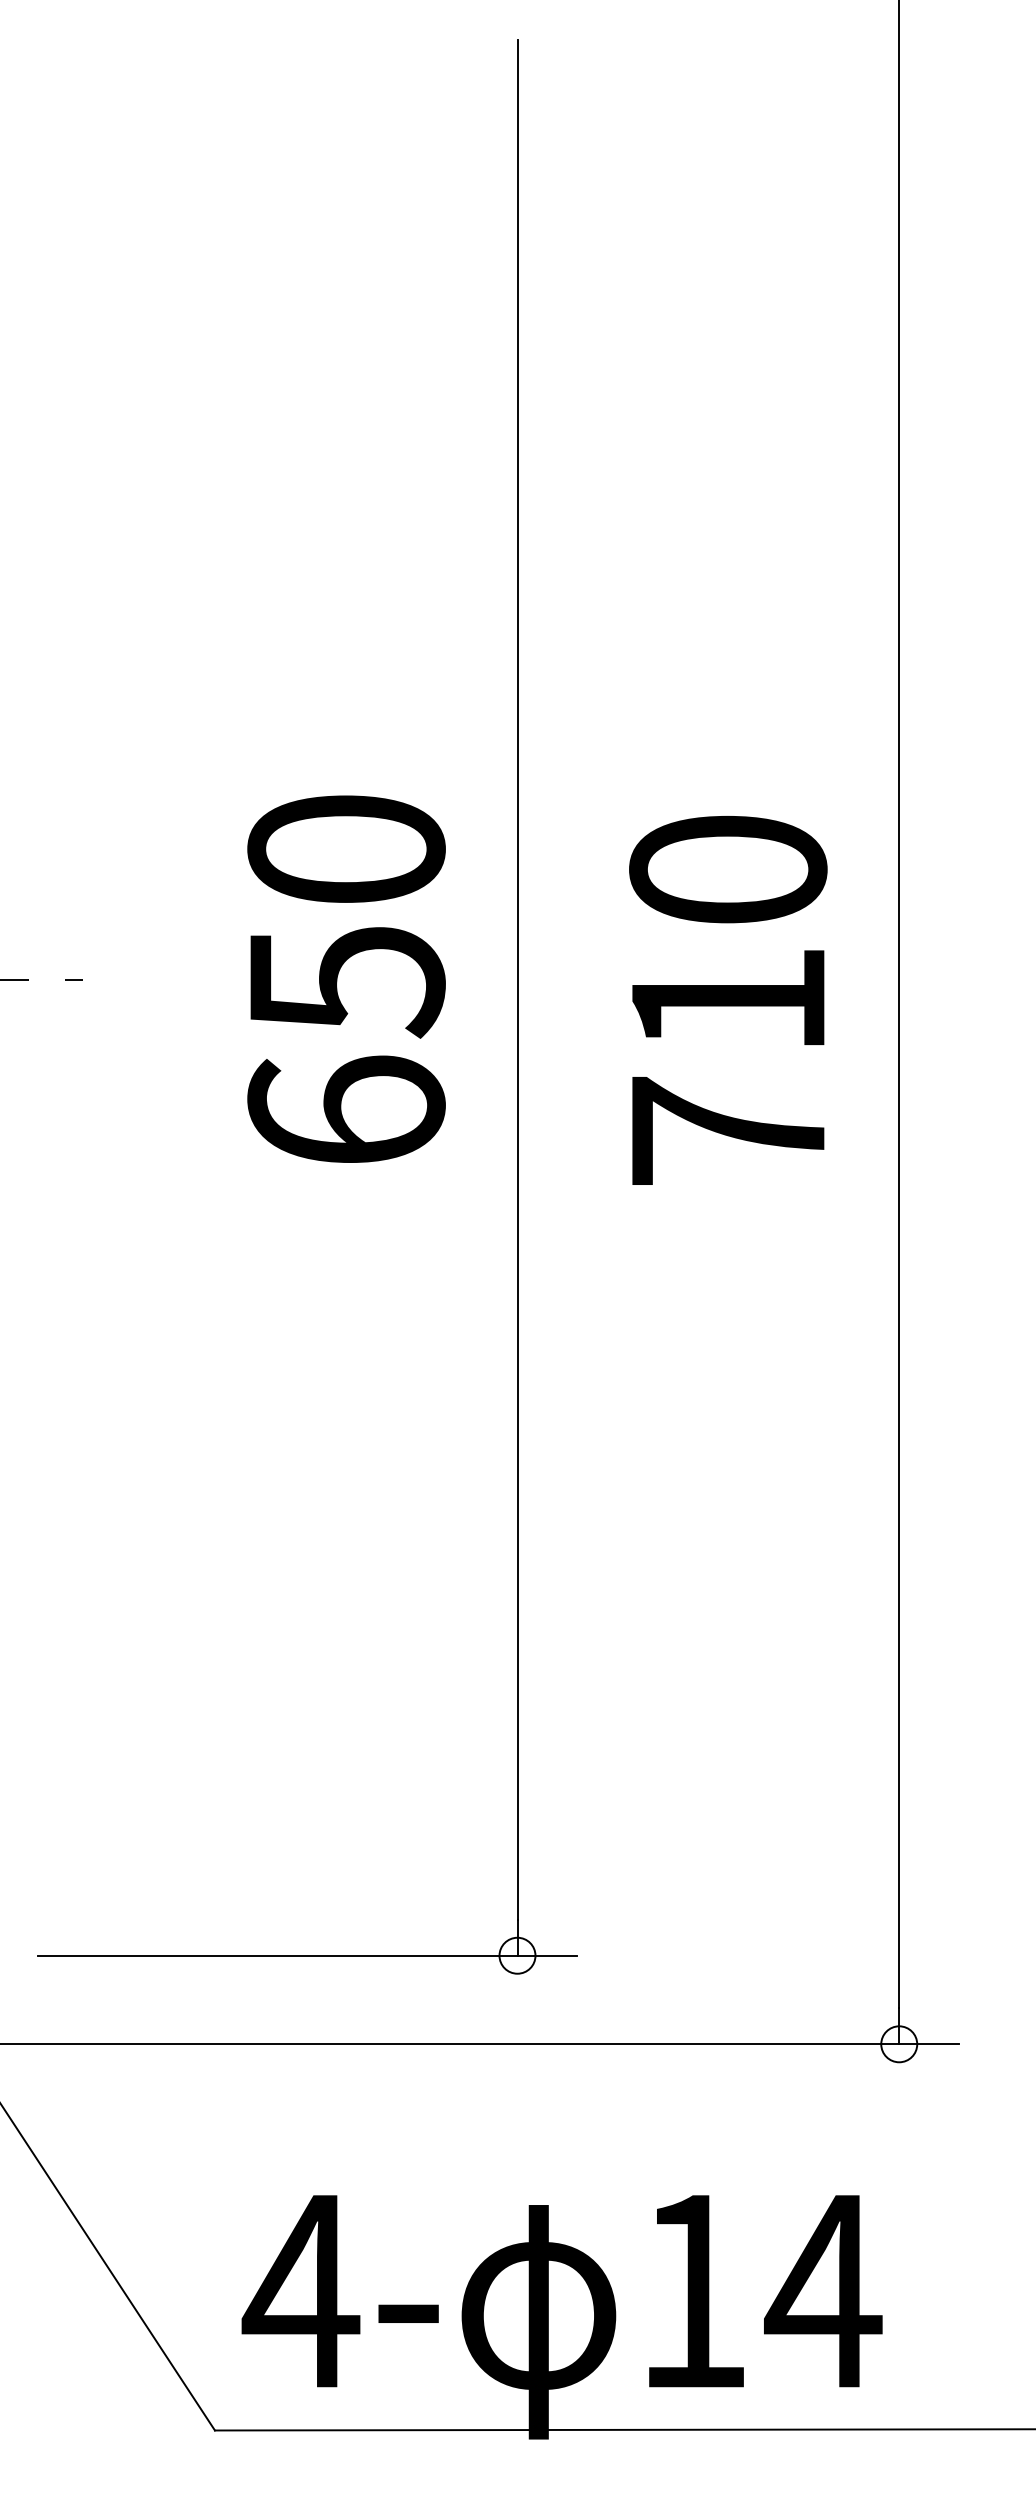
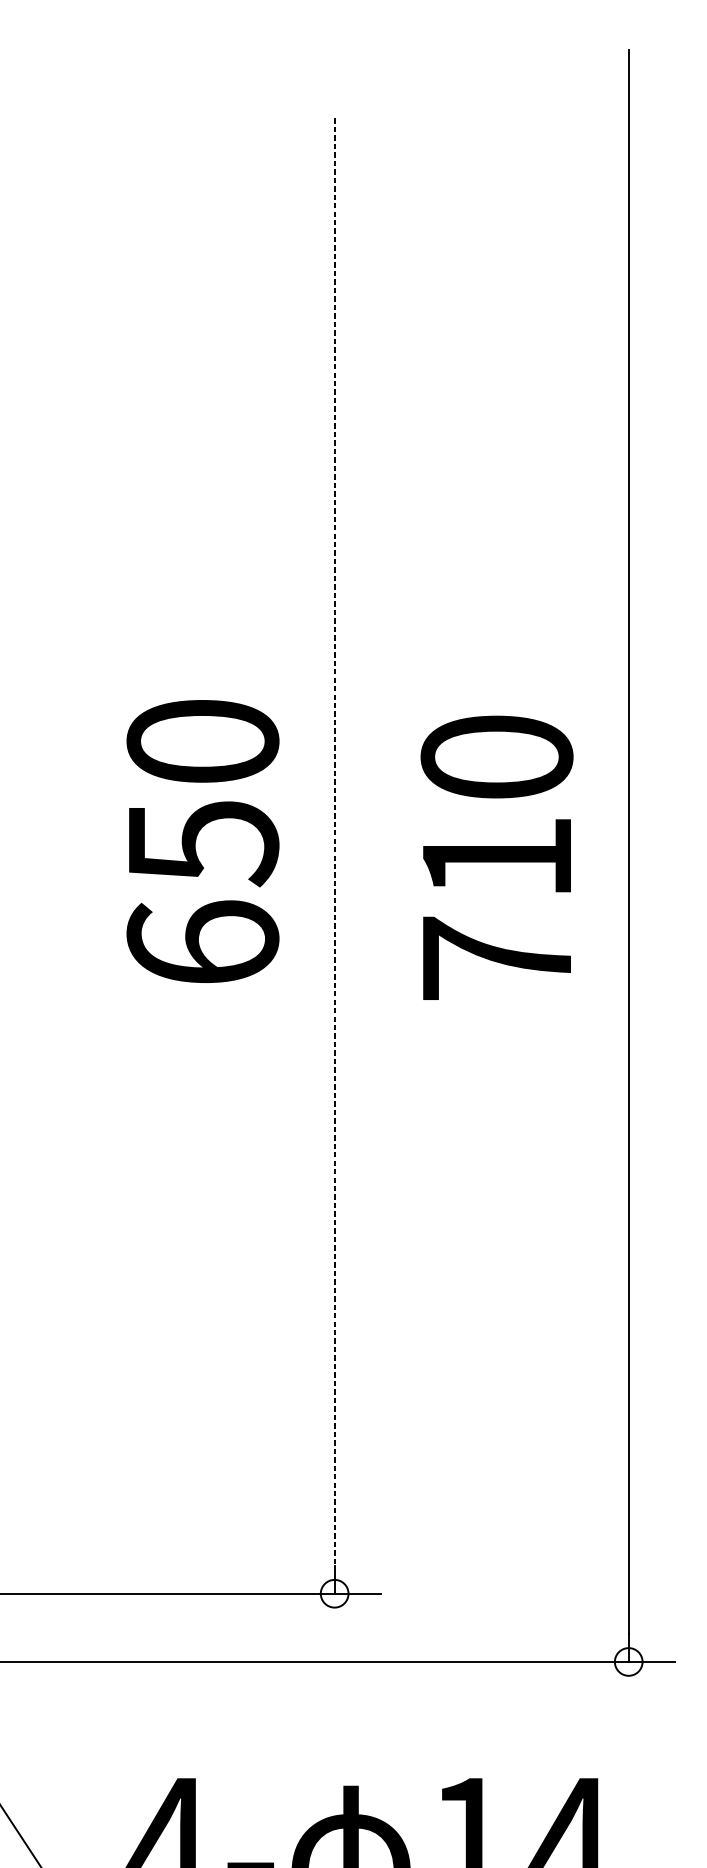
line: (517, 980) -> (334, 842), solid -> dashed

